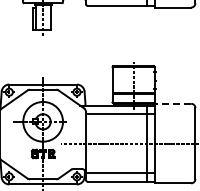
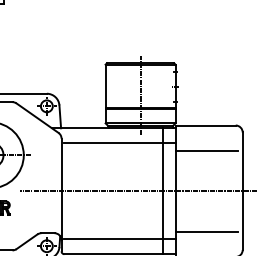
line: (173, 103) -> (206, 124), dashed -> solid
line: (173, 119) -> (206, 151), added
line: (173, 168) -> (206, 232), added

